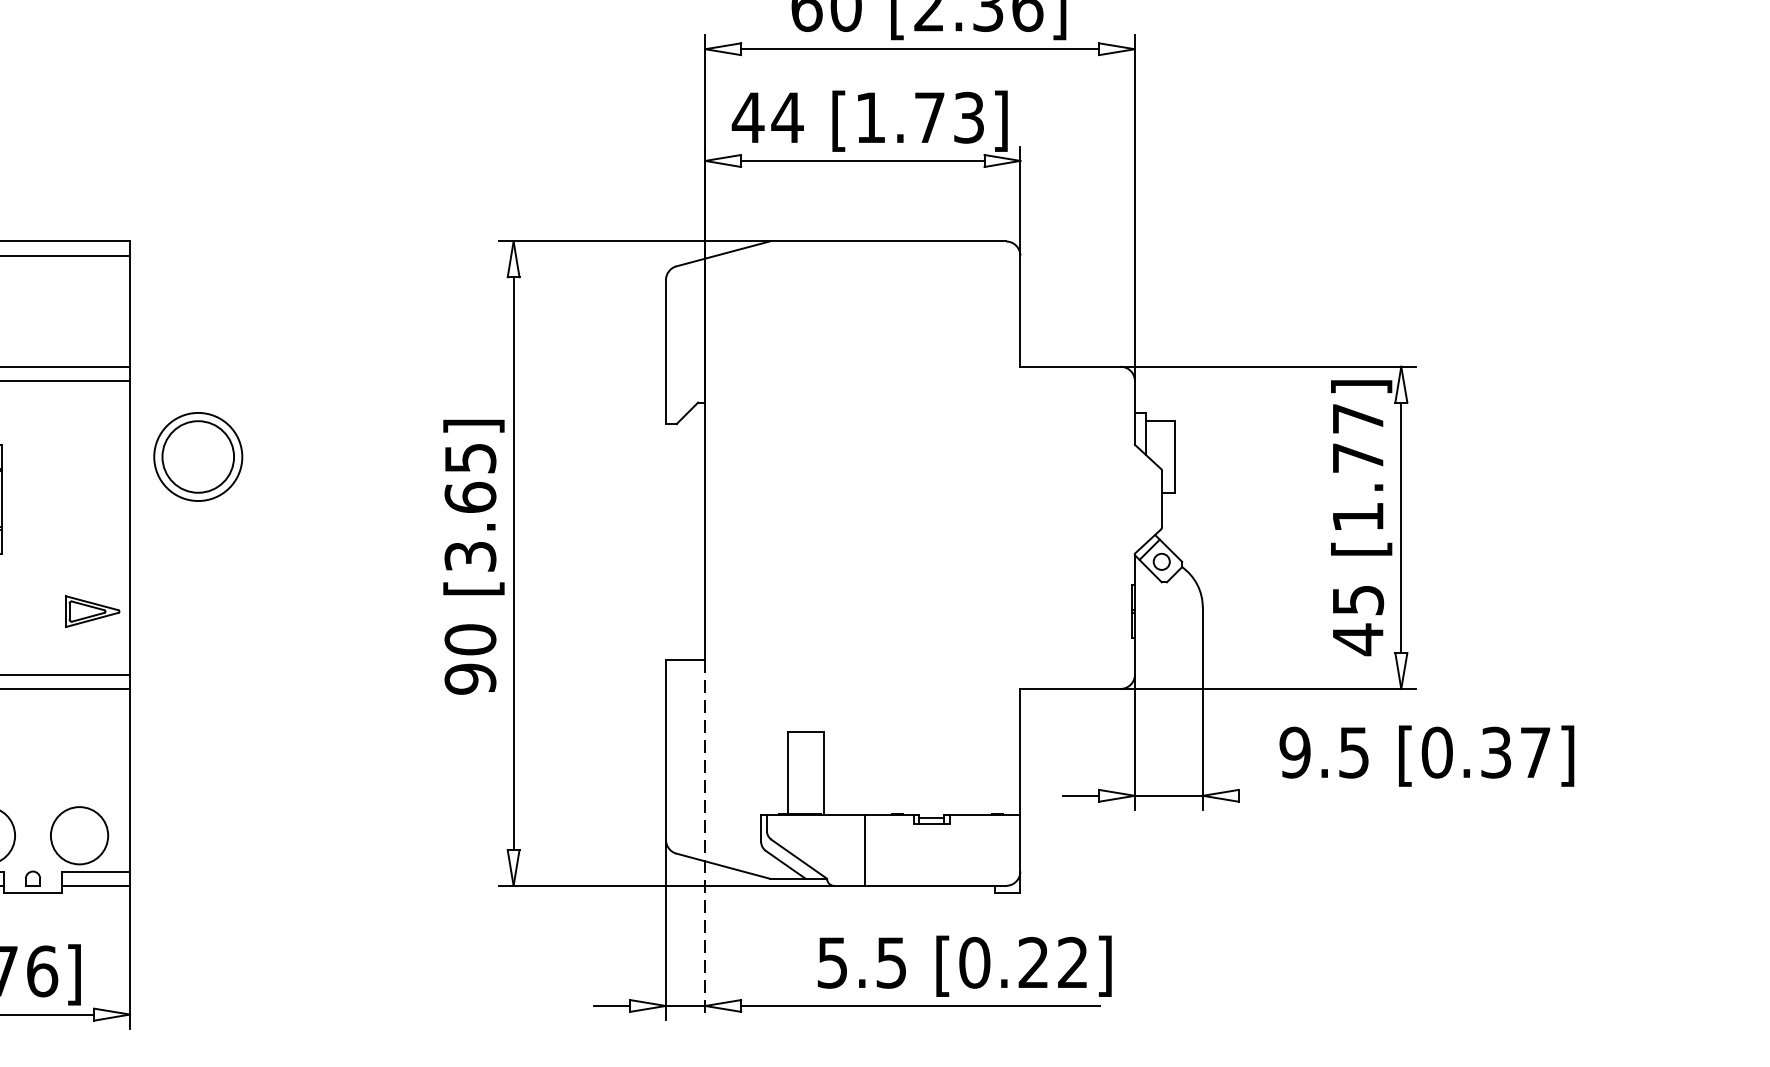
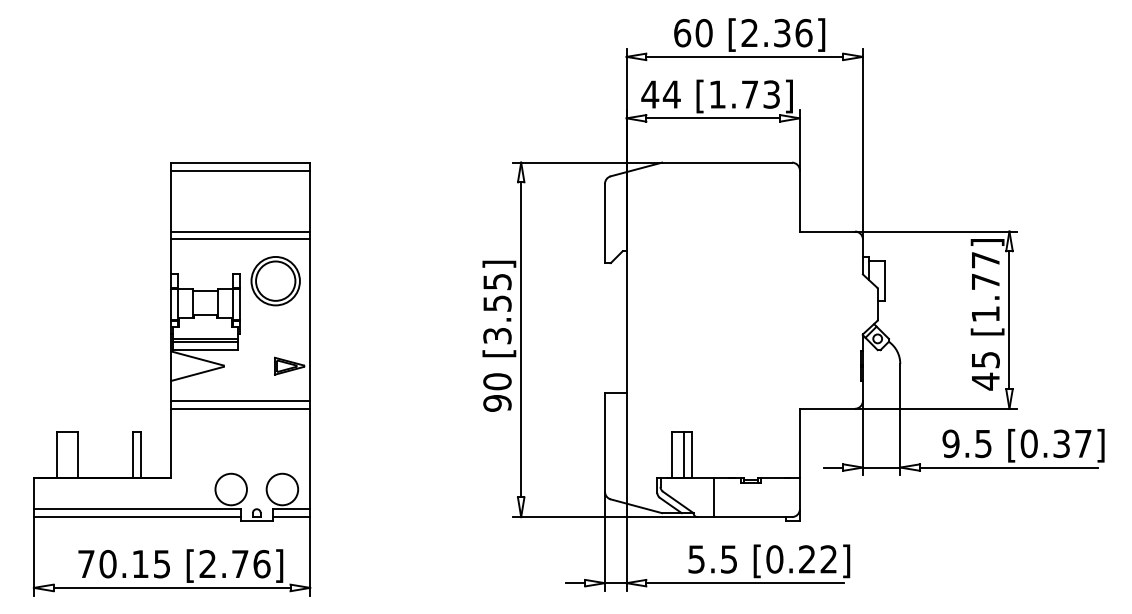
part: (197, 457) -> (275, 281), moved
text: (470, 497) -> (497, 303), [3.65] -> [3.55]
line: (810, 772) -> (684, 454), added
line: (1401, 795) -> (1009, 467), added
line: (705, 841) -> (626, 492), dashed -> solid

